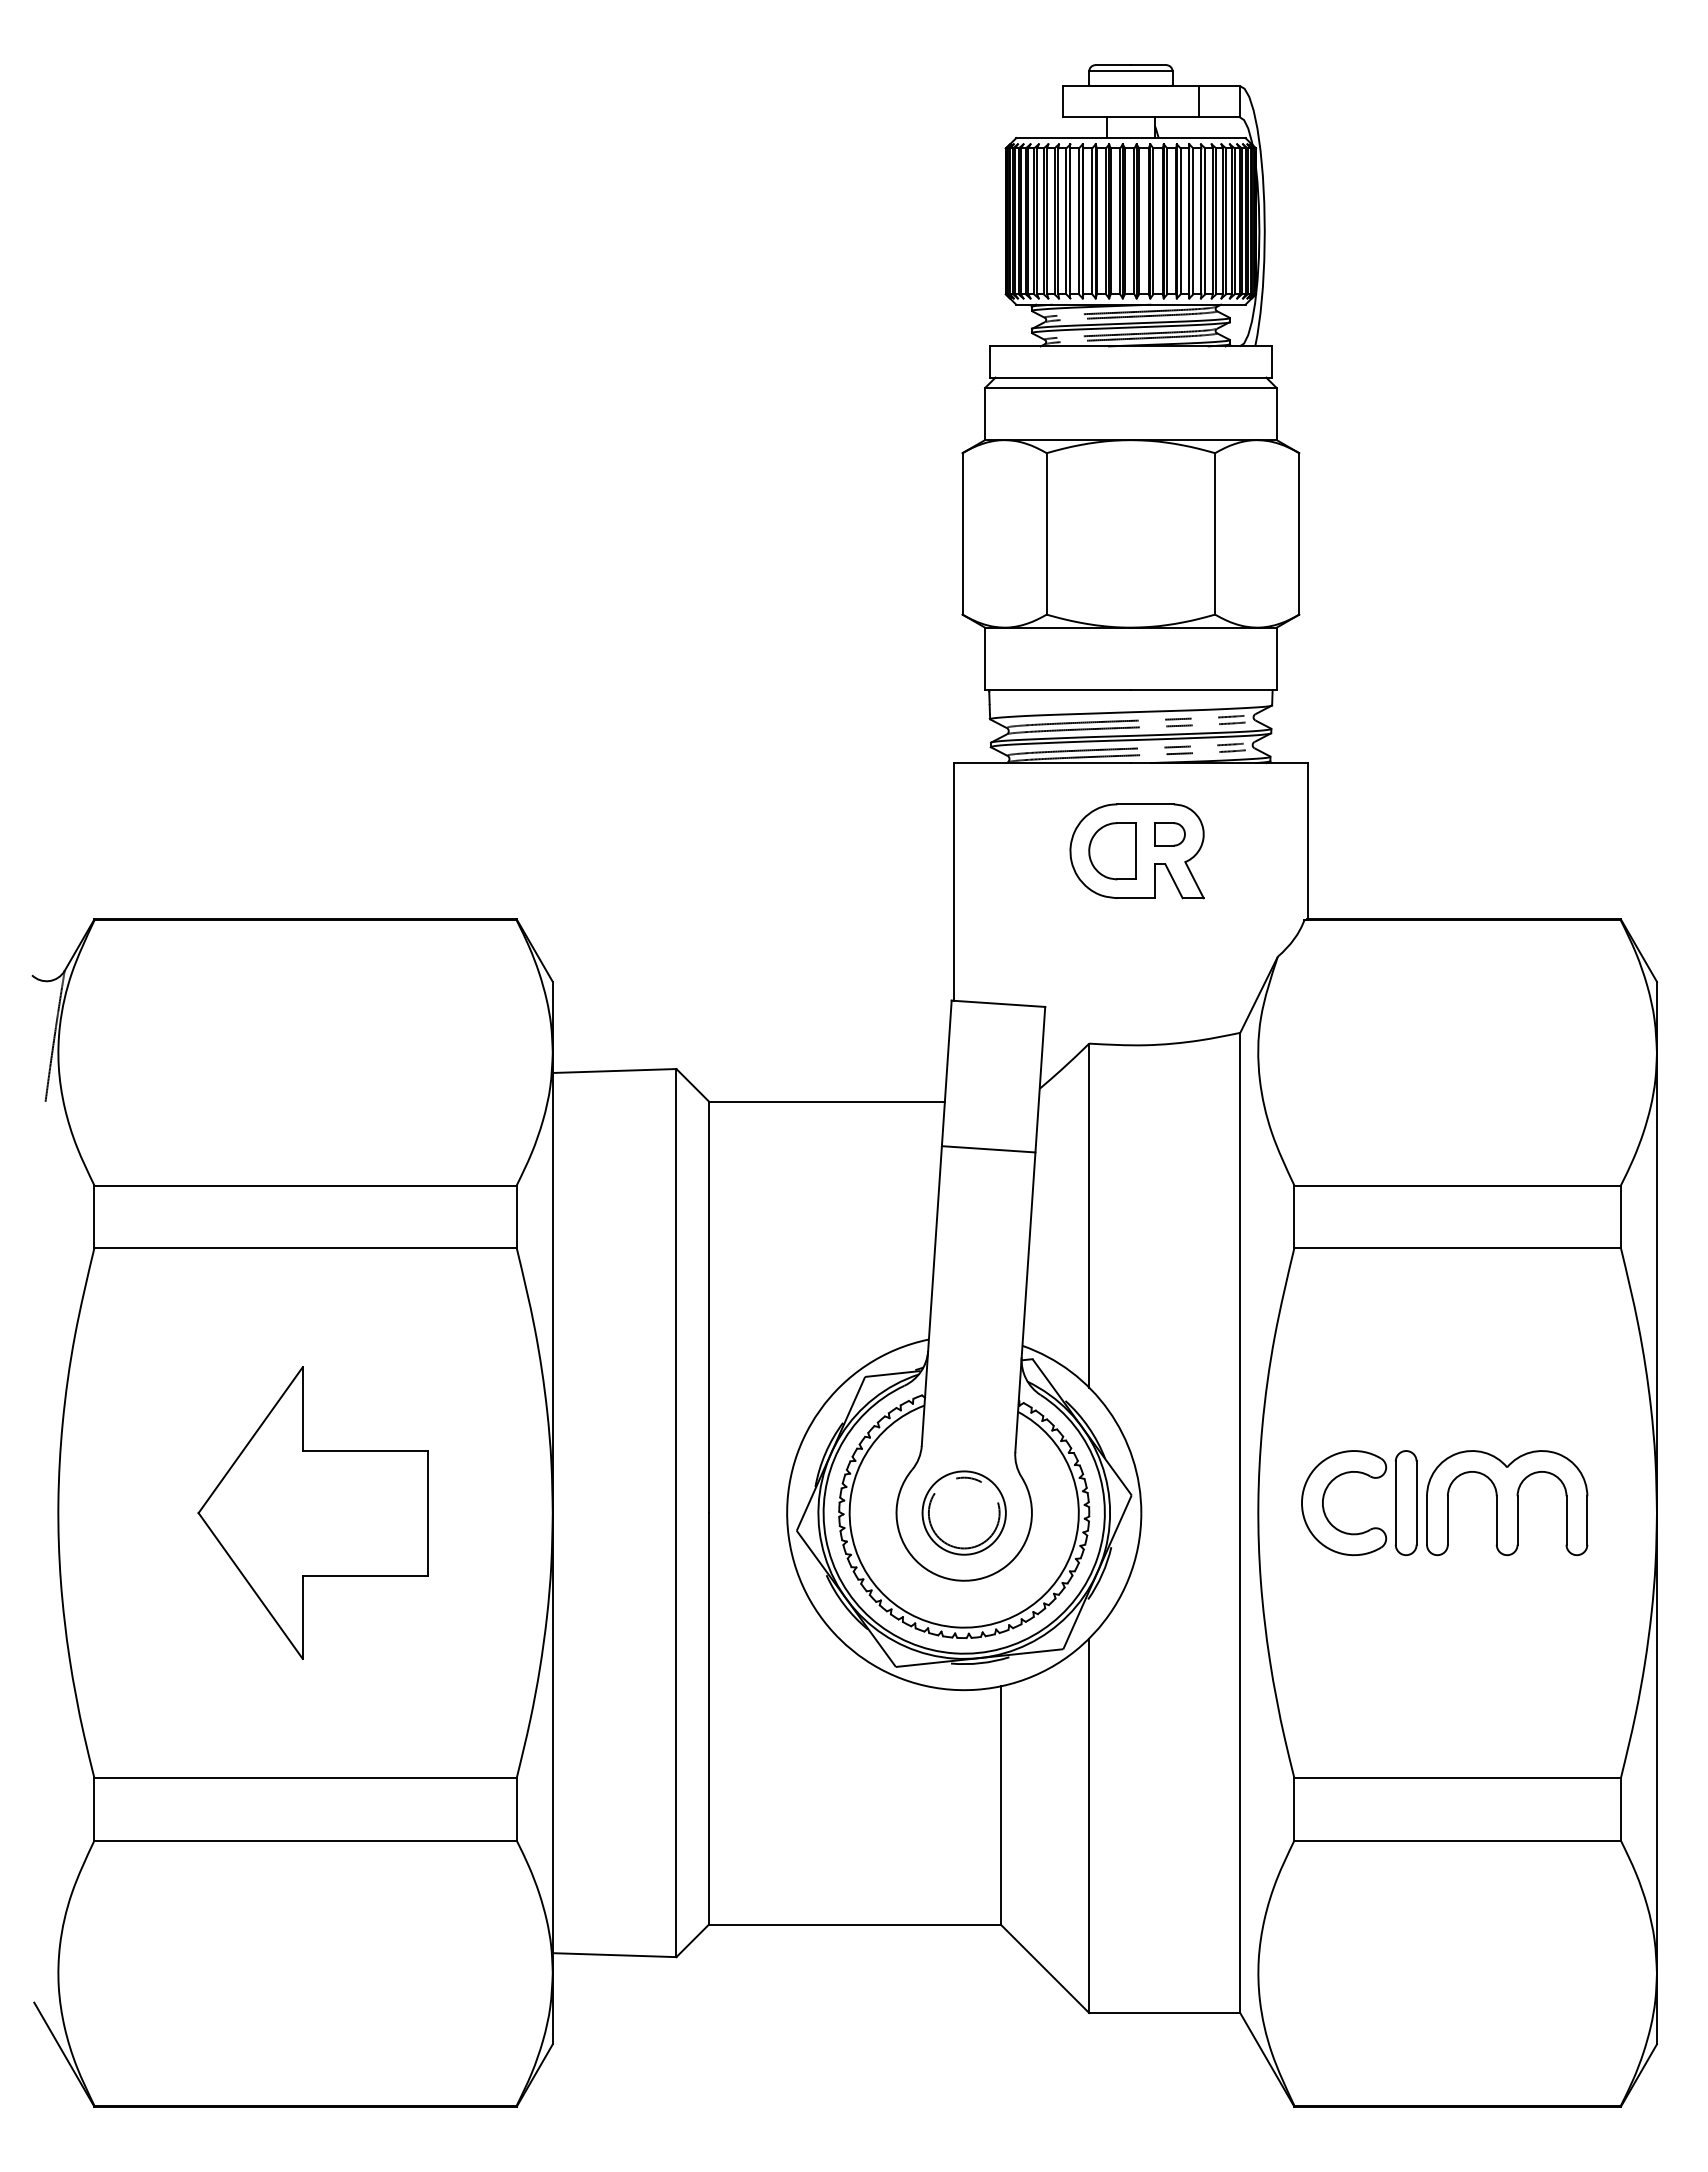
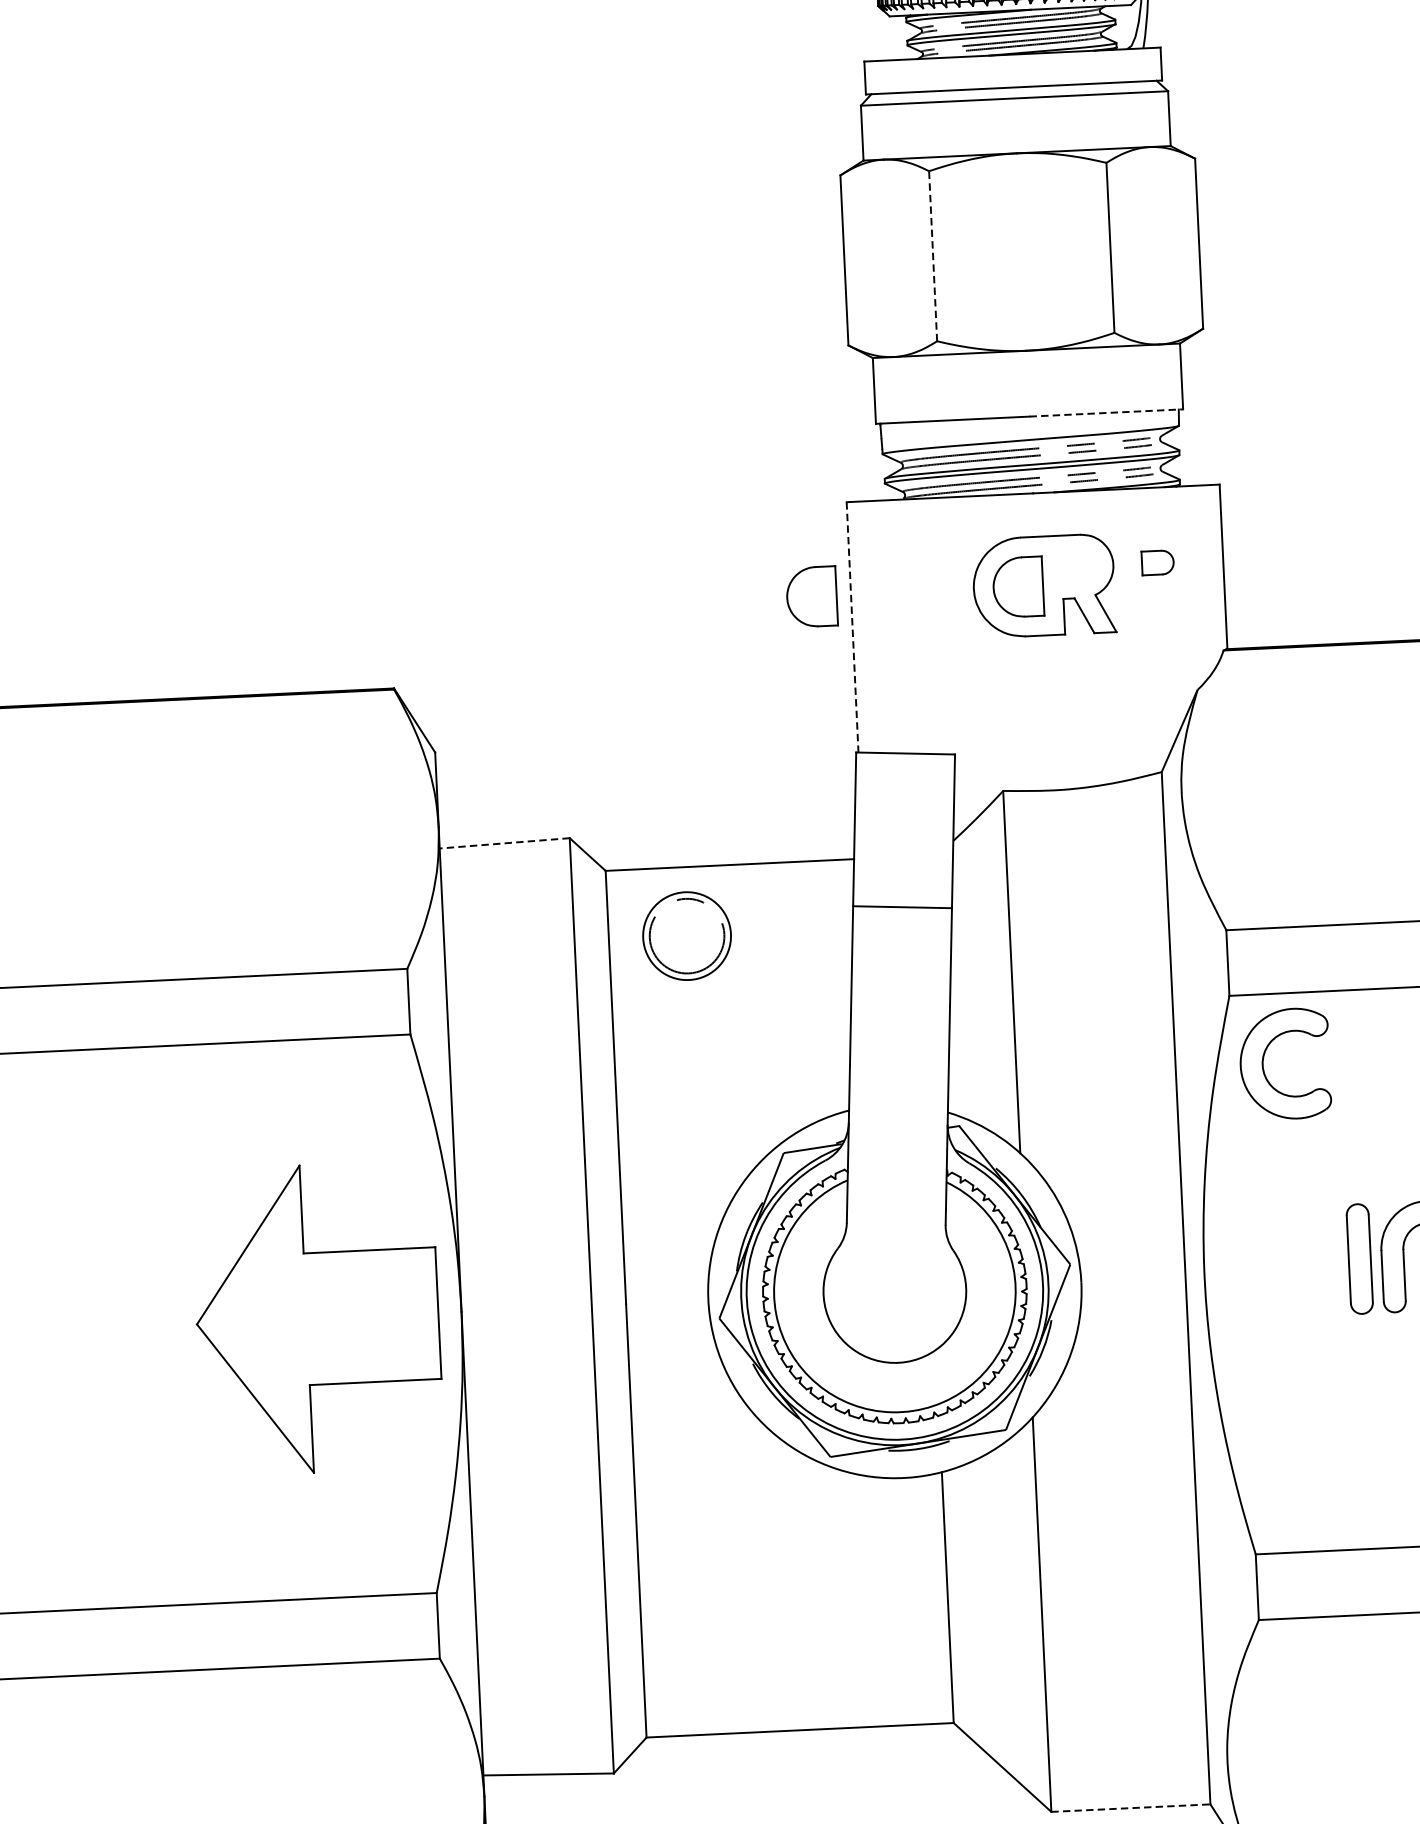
line: (1046, 533) -> (932, 255), solid -> dashed
line: (1203, 690) -> (1106, 413), solid -> dashed
part: (1169, 834) -> (1157, 562), moved
part: (916, 851) -> (811, 597), added
line: (953, 881) -> (852, 626), solid -> dashed
line: (614, 1071) -> (504, 843), solid -> dashed
part: (1324, 1507) -> (1264, 1069), moved
part: (312, 1512) -> (316, 1318), moved
part: (963, 1512) -> (686, 935), moved
line: (1164, 2013) -> (1130, 1808), solid -> dashed

